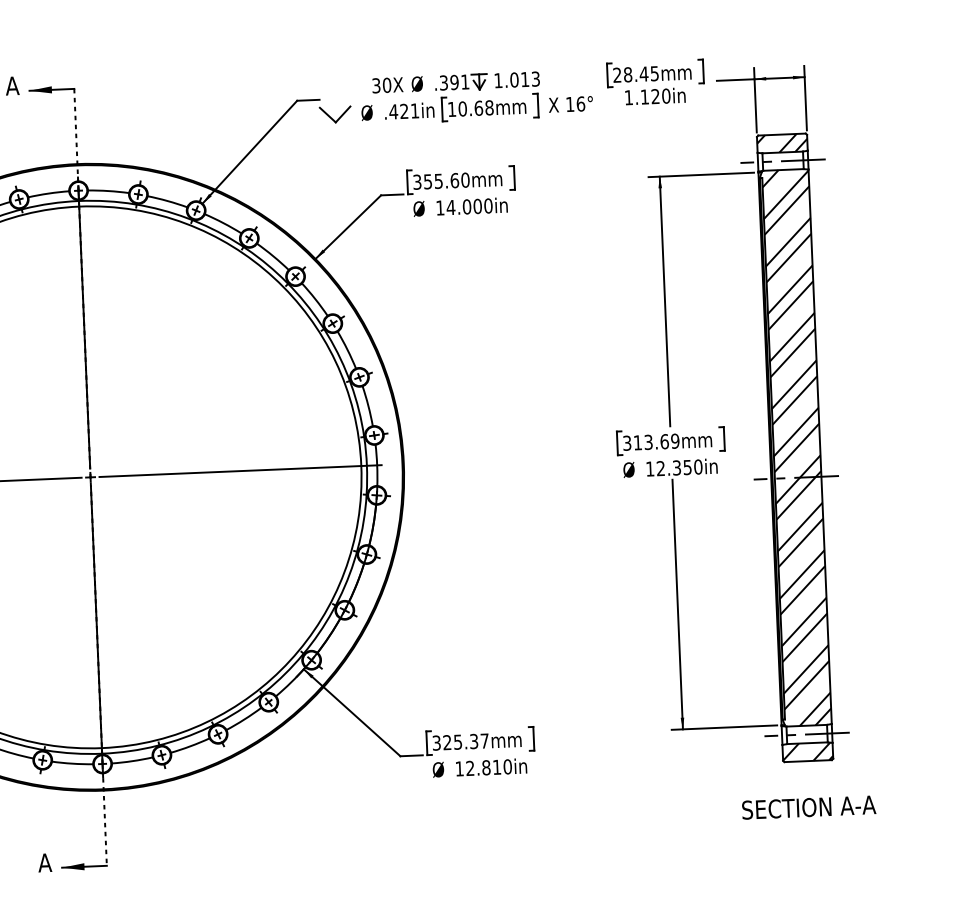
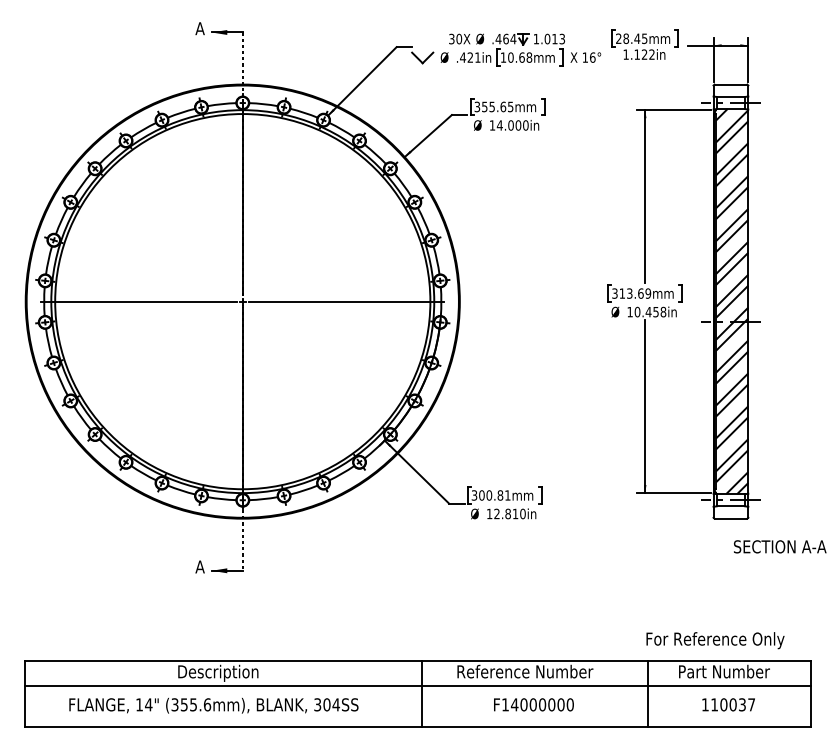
text: (453, 81) -> (505, 38), .391 -> .464
text: (665, 95) -> (651, 54), 1.120in -> 1.122in
hatch: (781, 143) -> (730, 90), removed
text: (465, 179) -> (510, 106), 355.60mm -> 355.65mm
text: (679, 466) -> (650, 311), 12.350in -> 10.458in
text: (465, 741) -> (494, 495), 325.37mm -> 300.81mm
hatch: (807, 752) -> (730, 512), removed
text: (809, 807) -> (780, 546), moved

